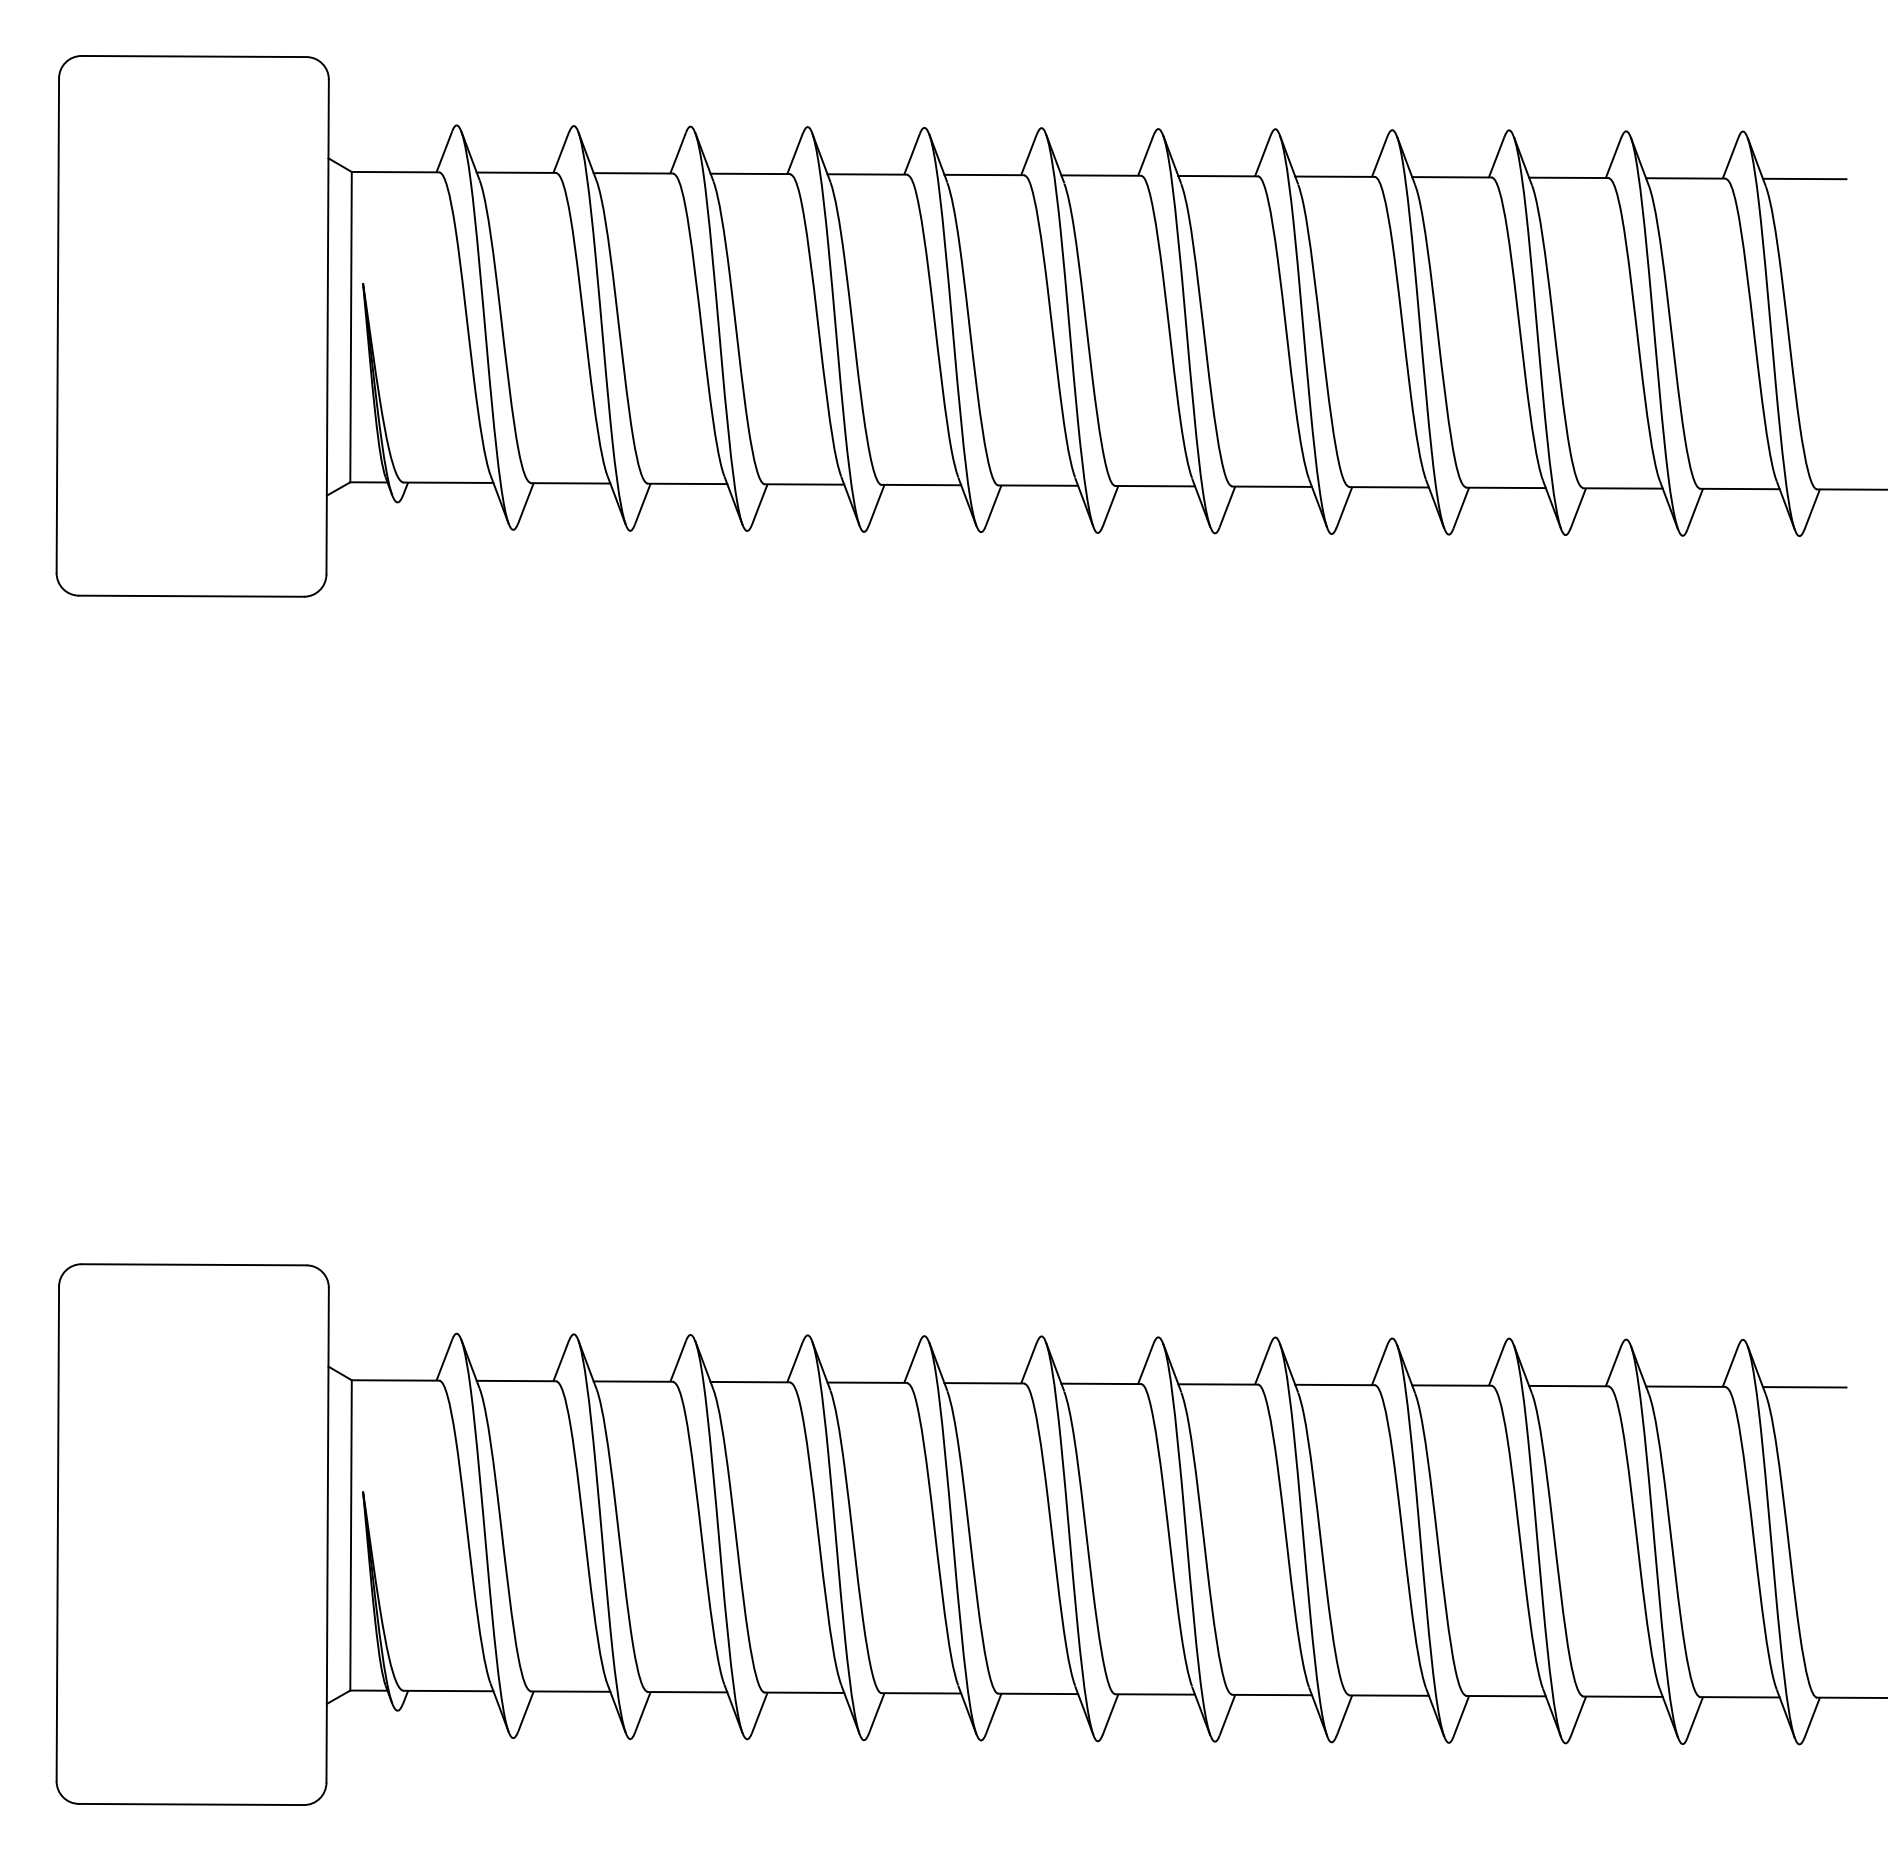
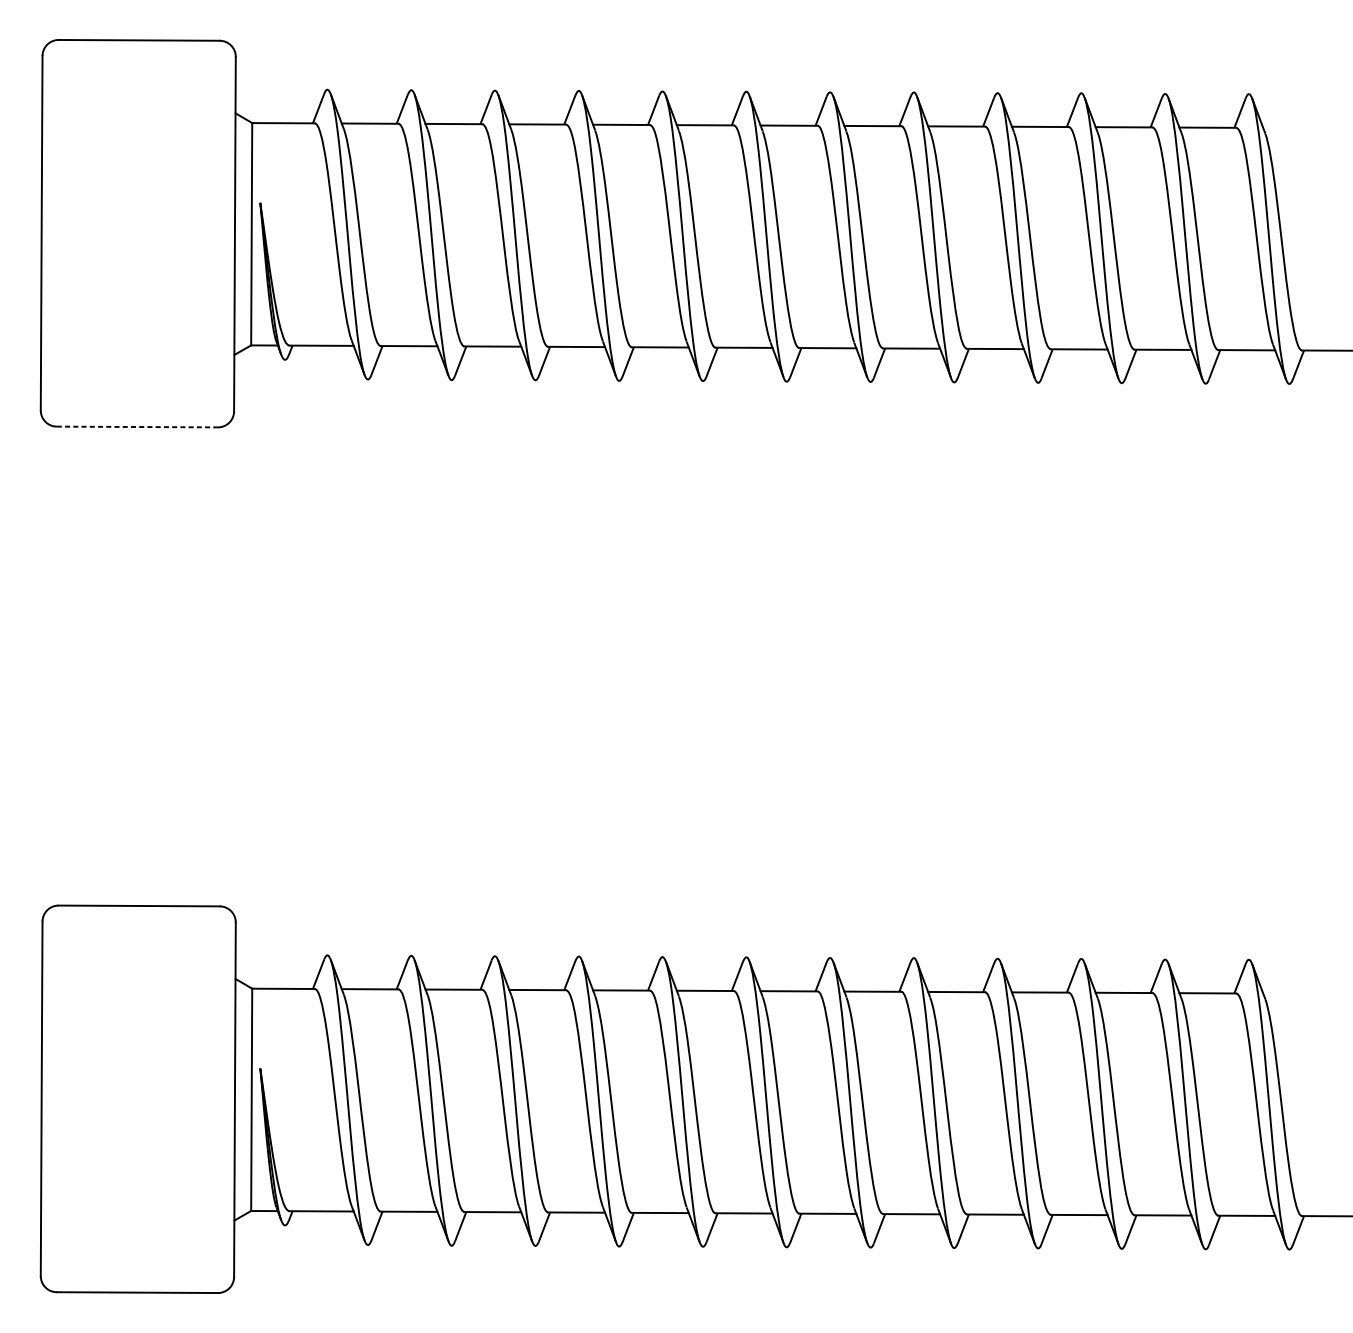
line: (1804, 178) -> (1292, 127), removed
line: (191, 596) -> (137, 427), solid -> dashed
line: (1804, 1387) -> (1292, 993), removed

